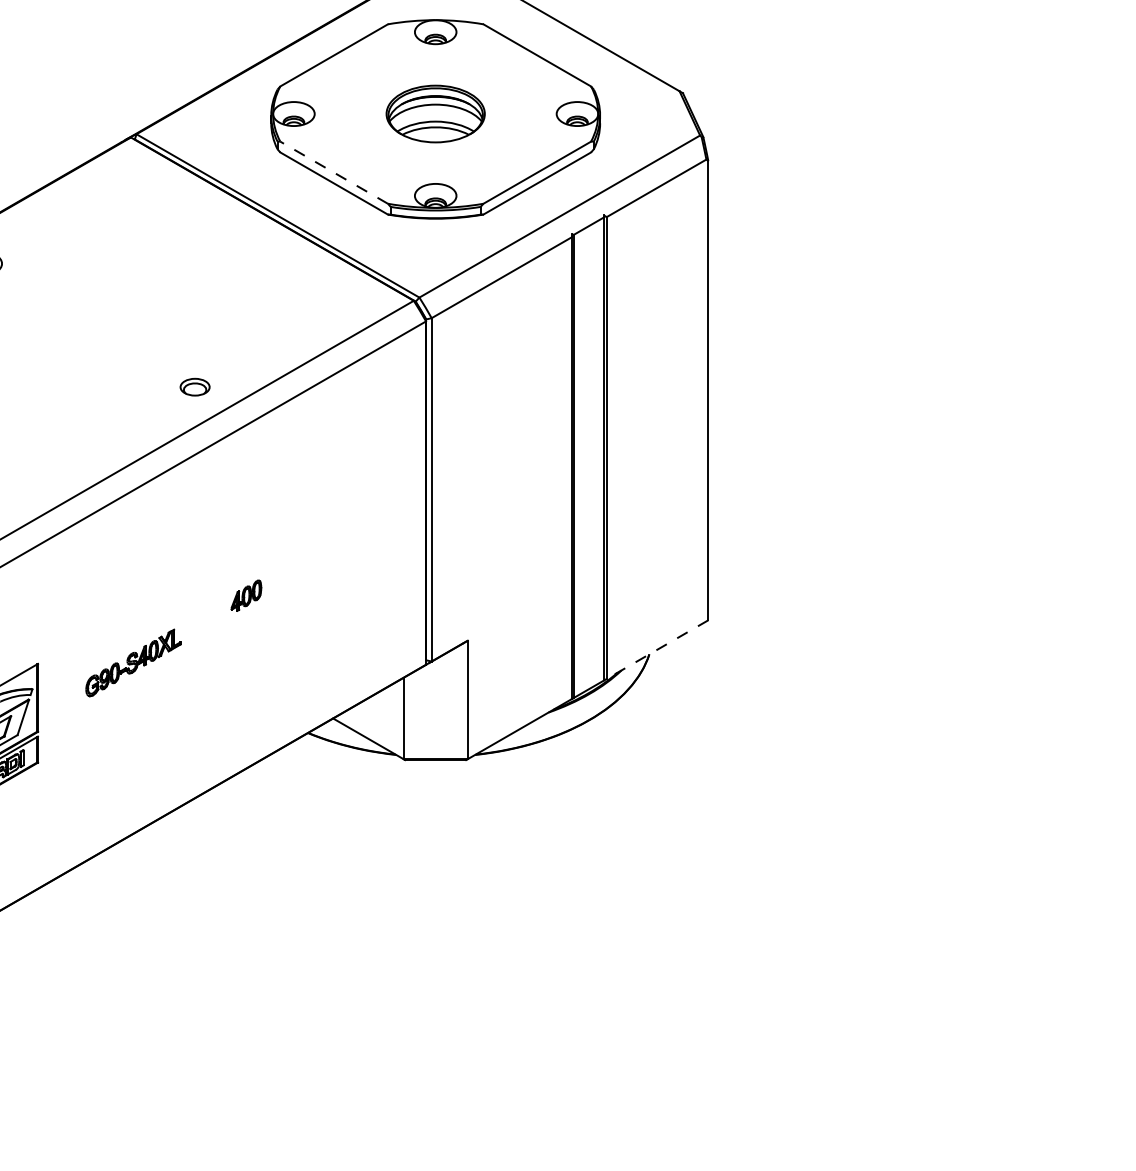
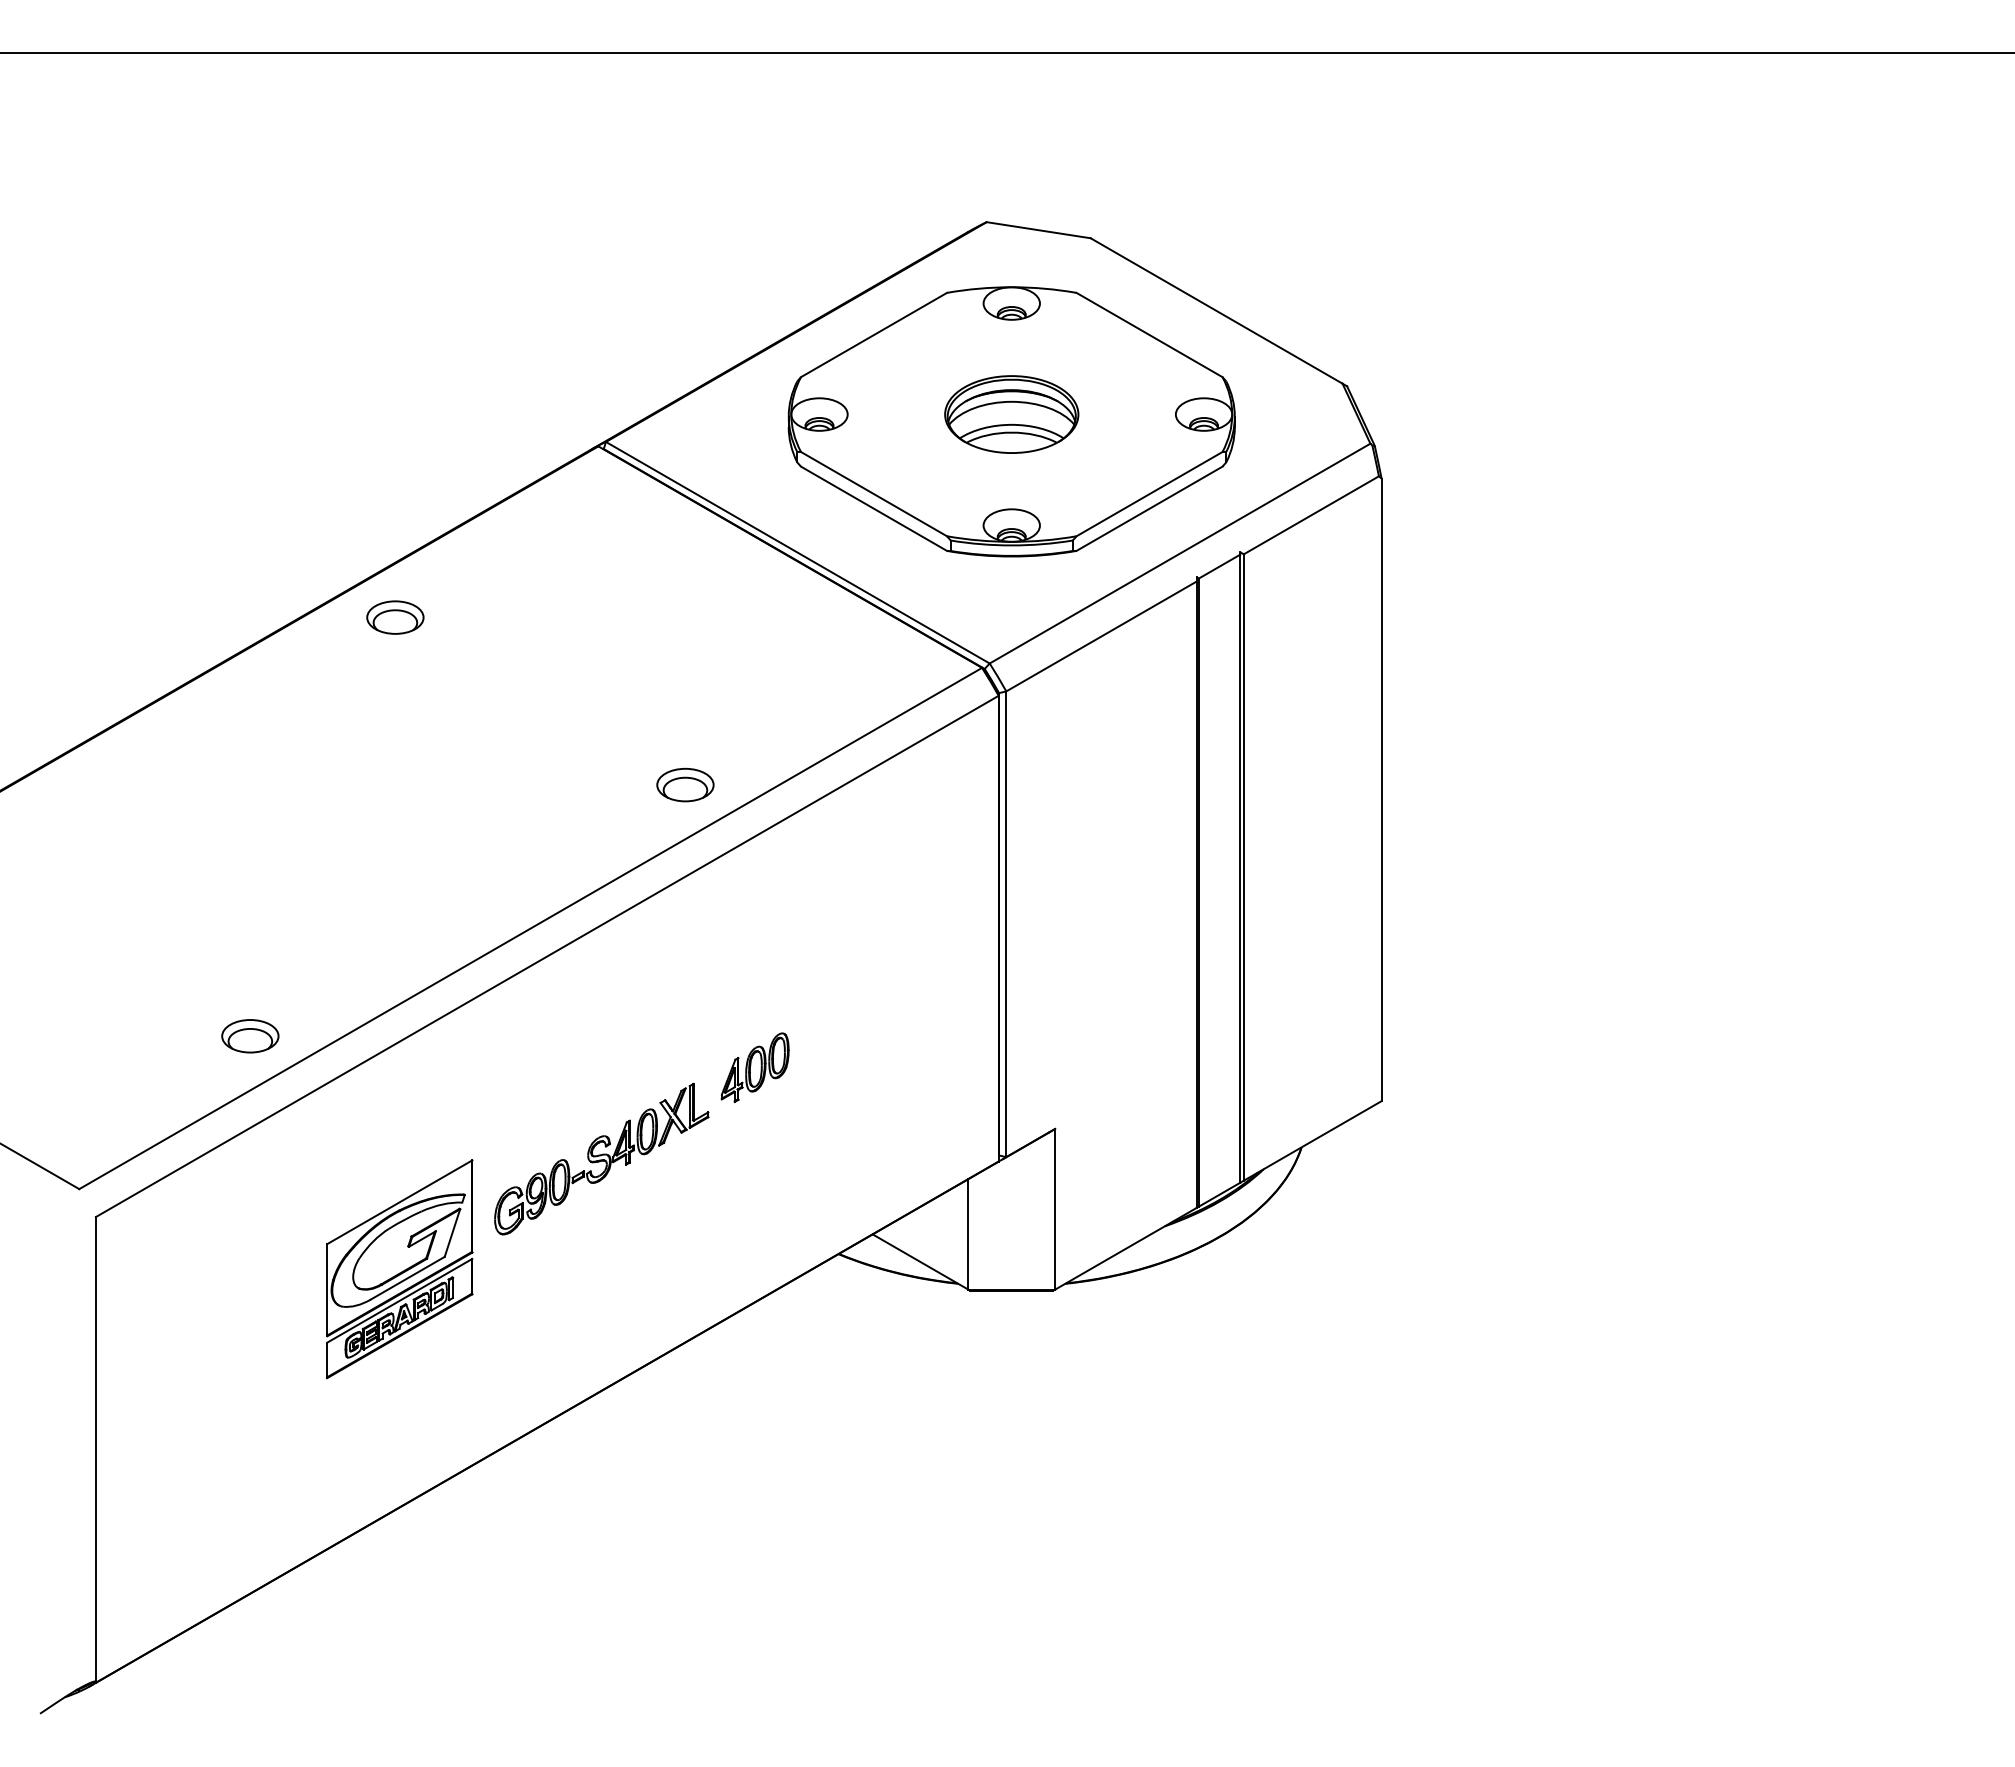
line: (333, 172) -> (873, 493), dashed -> solid
part: (195, 386) -> (685, 784), size x1.43
part: (246, 595) -> (754, 1067), size x1.67
line: (657, 649) -> (1312, 1140), dashed -> solid
part: (133, 662) -> (601, 1158), size x1.67

